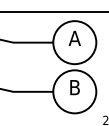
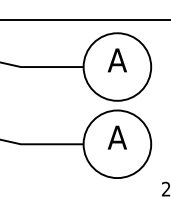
text: (74, 87) -> (116, 137), B -> A

